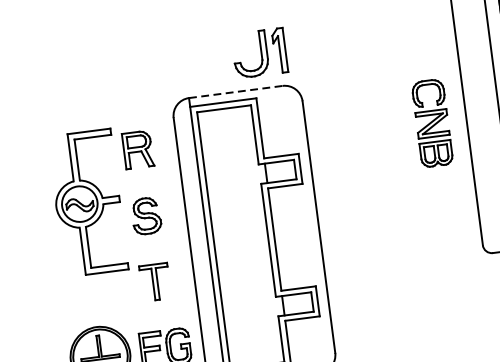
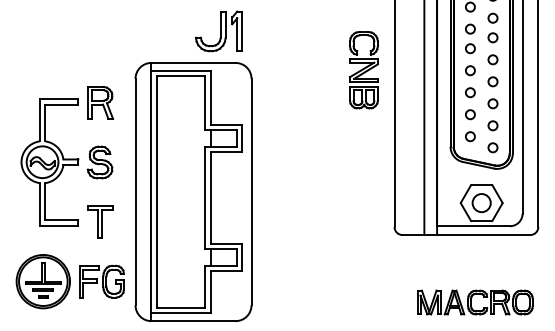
line: (236, 91) -> (194, 62), dashed -> solid
part: (432, 123) -> (363, 70), moved
part: (87, 203) -> (49, 162), moved

